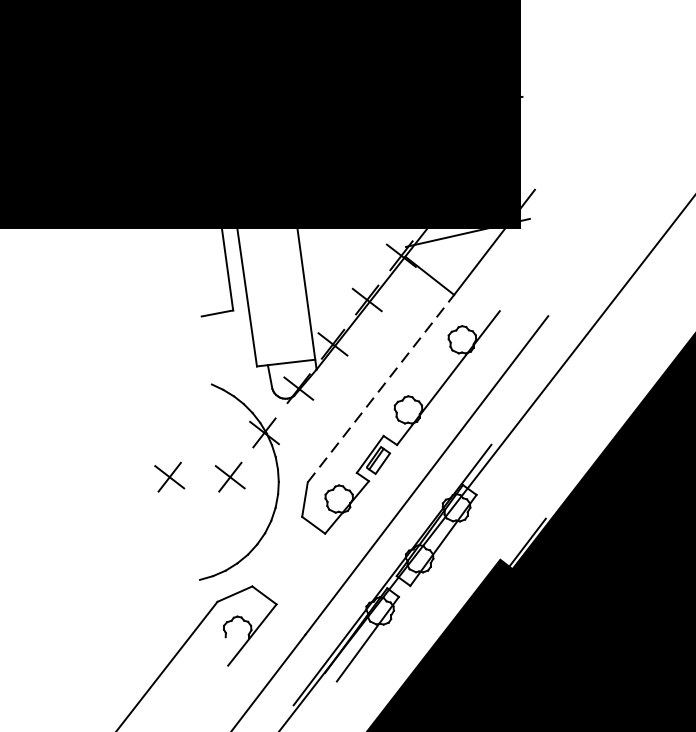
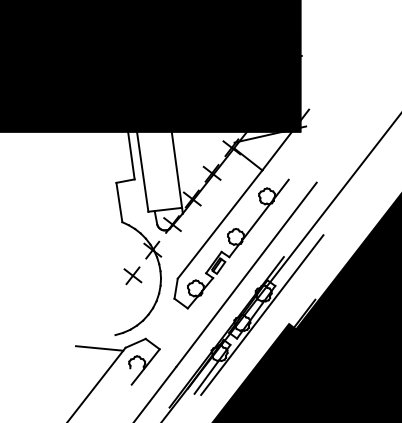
line: (206, 350) -> (119, 202), added
line: (381, 388) -> (220, 224), dashed -> solid
part: (168, 476) -> (97, 275), removed
line: (454, 544) -> (262, 314), added
line: (172, 603) -> (99, 348), added

